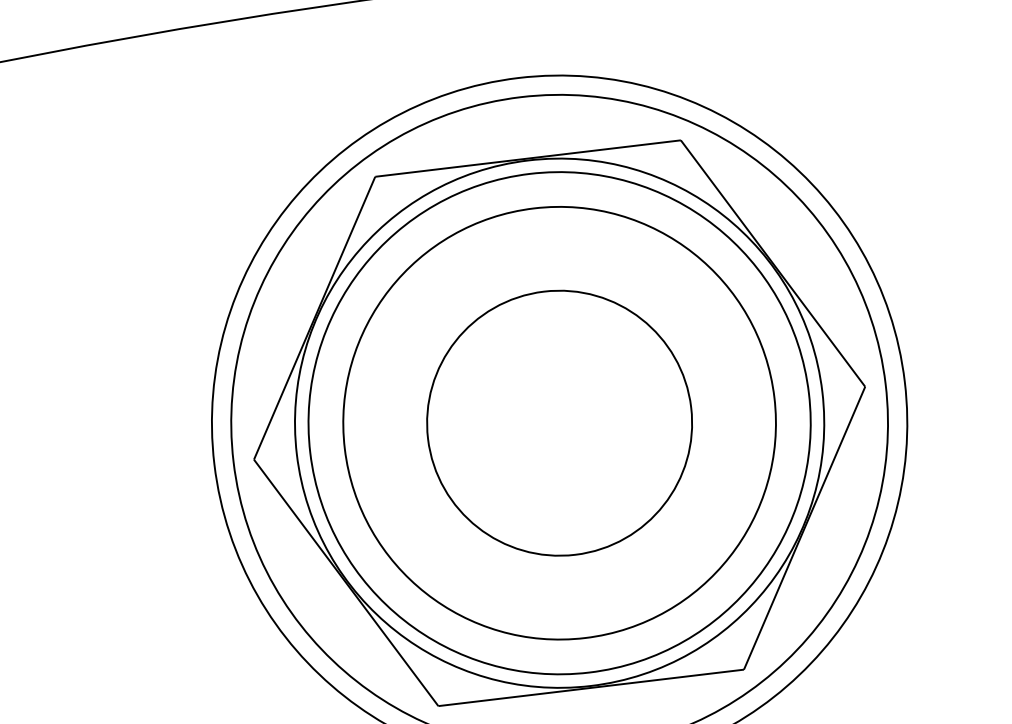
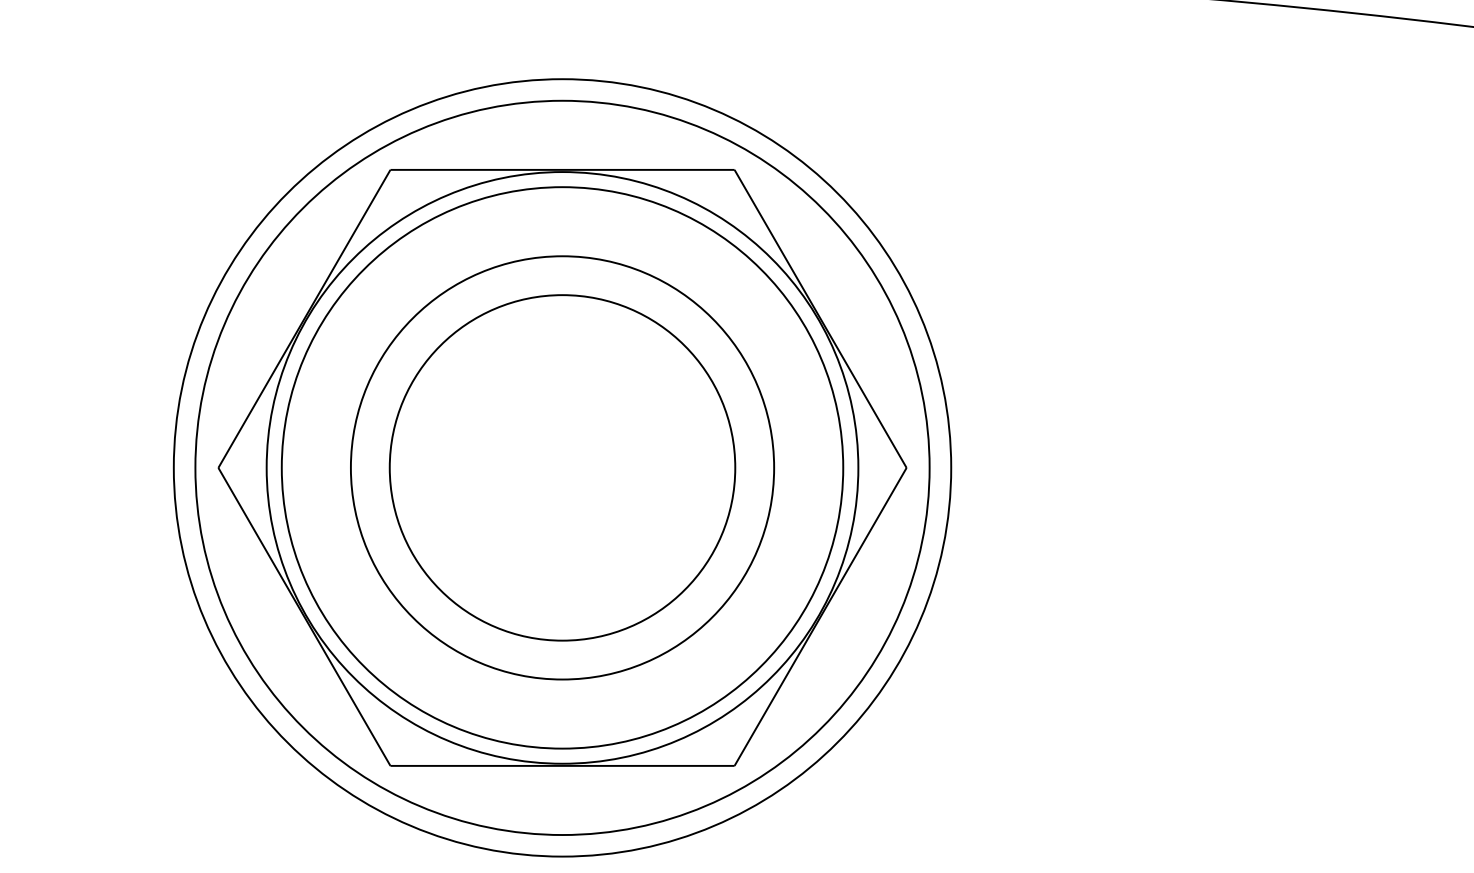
circle: (559, 422) -> (562, 467), size x0.71
circle: (559, 422) -> (562, 467), size x1.43

